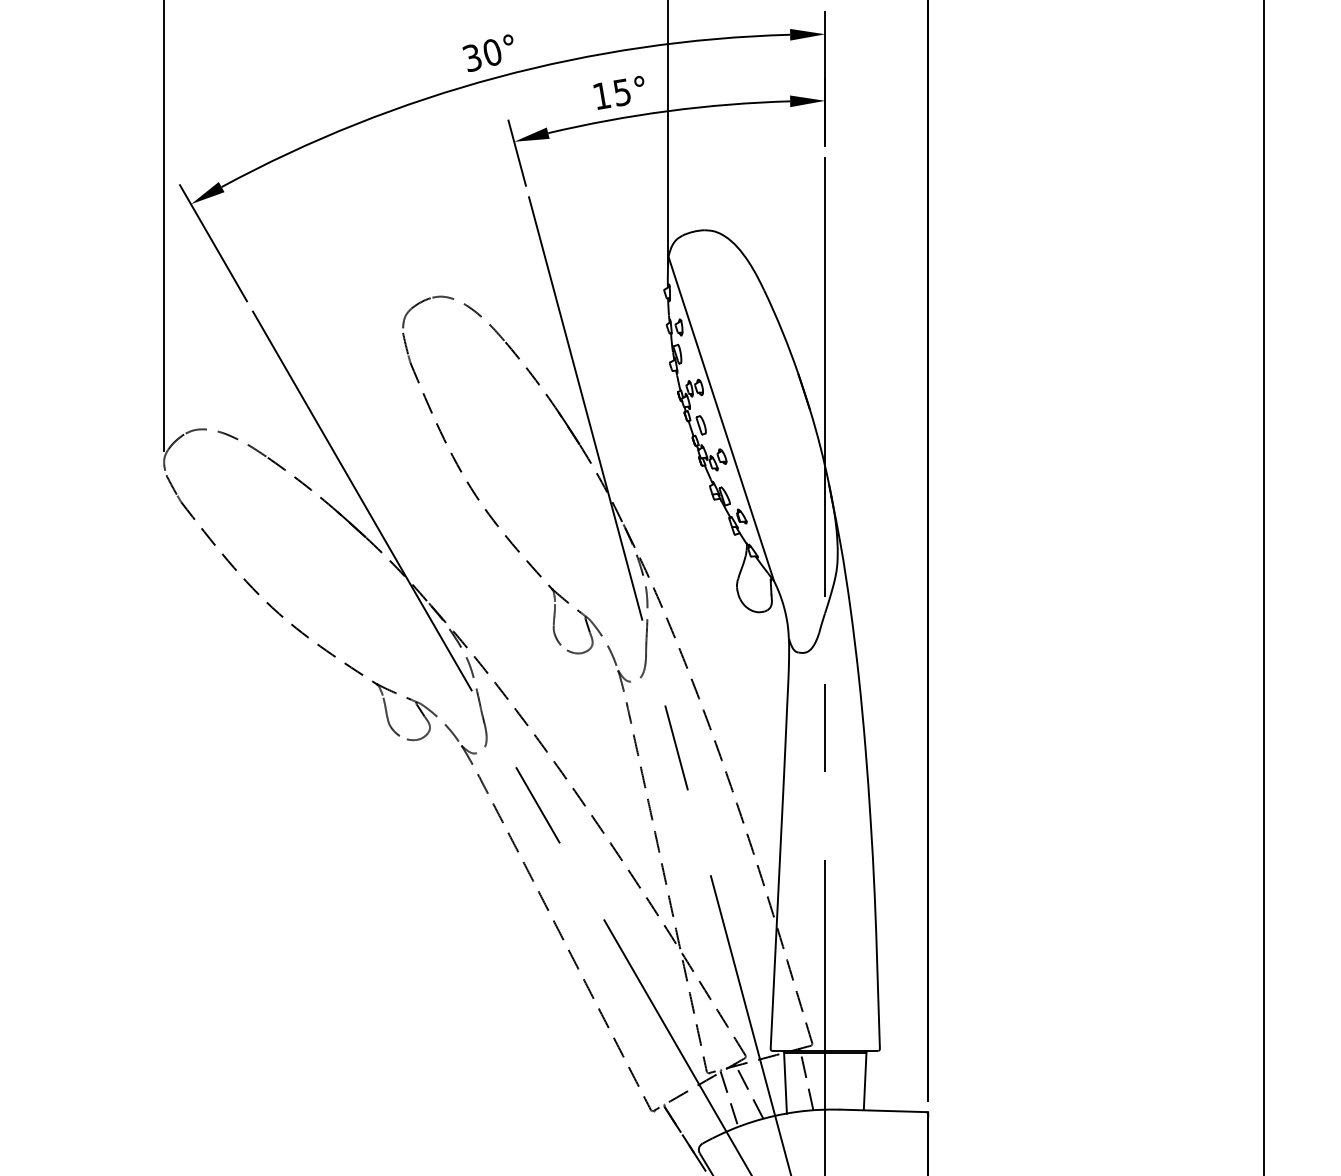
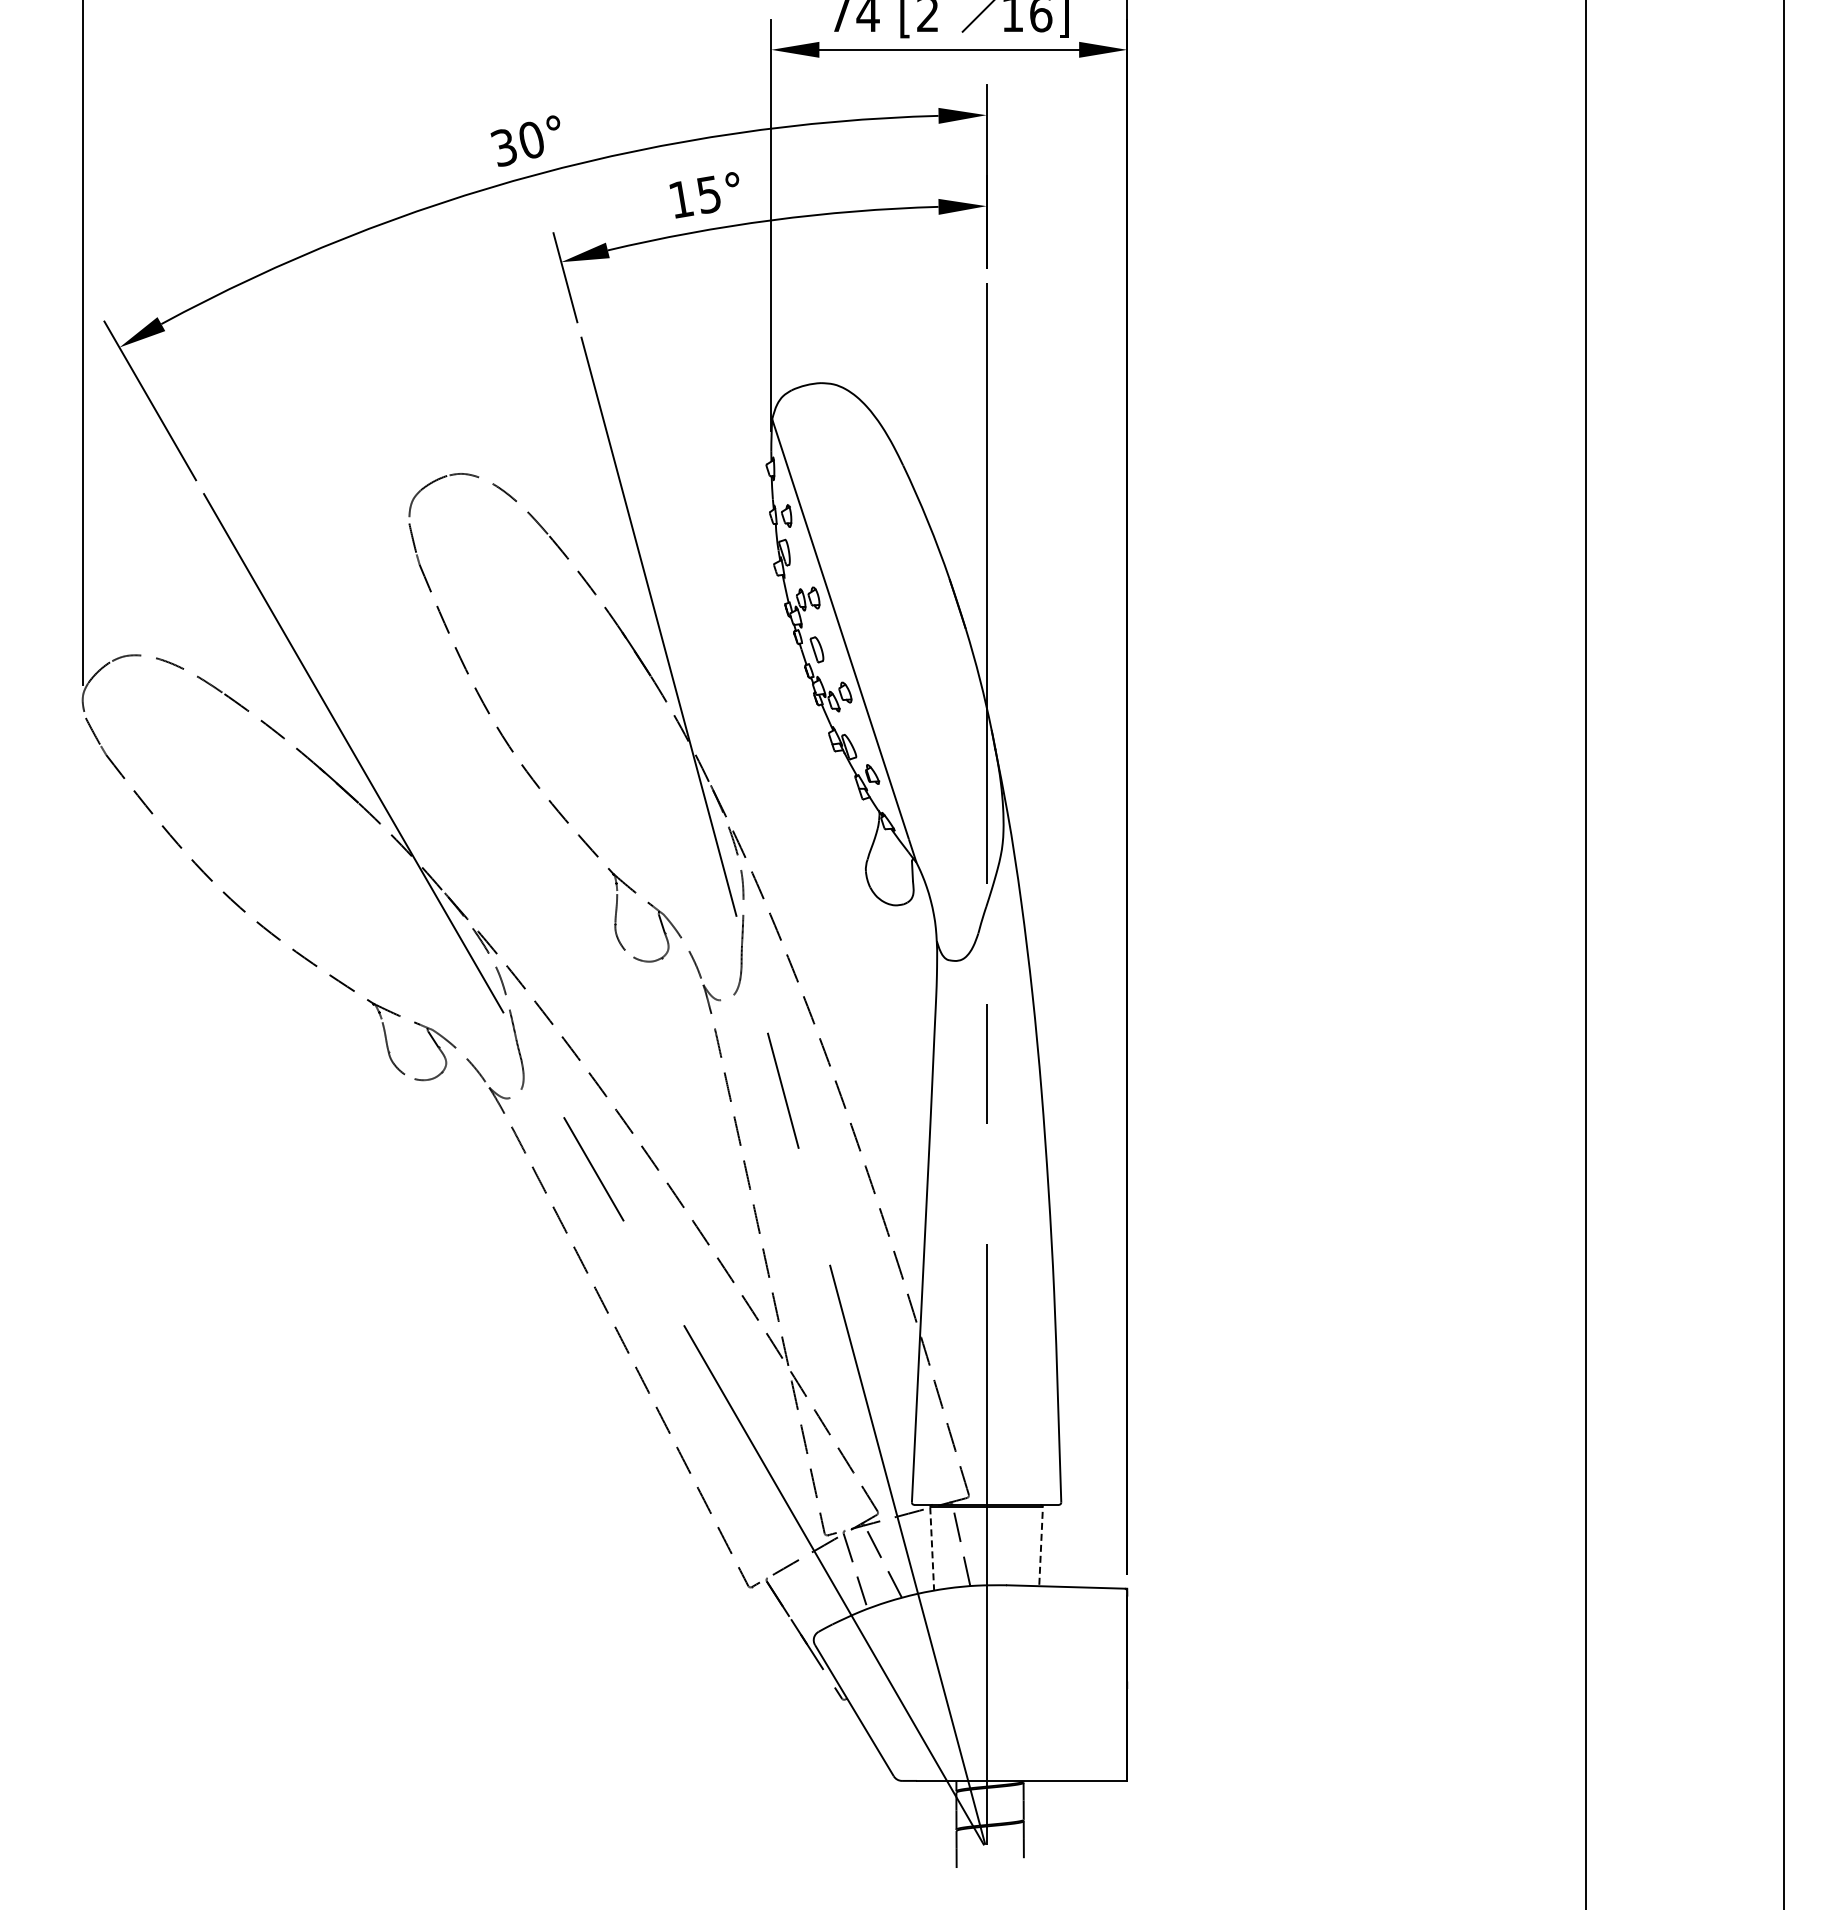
line: (865, 1081) -> (1041, 1546), solid -> dashed
line: (785, 1083) -> (932, 1549), solid -> dashed

